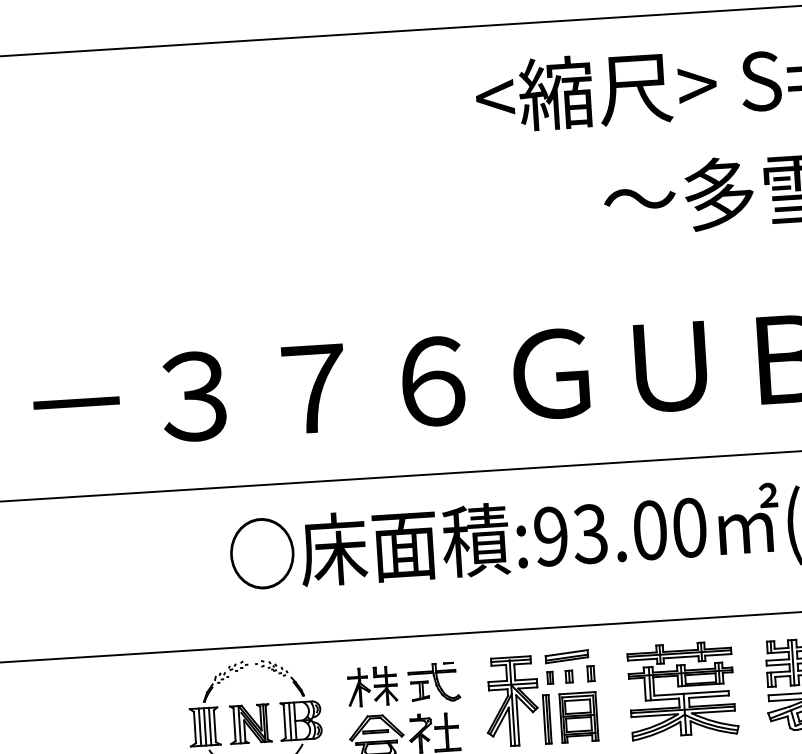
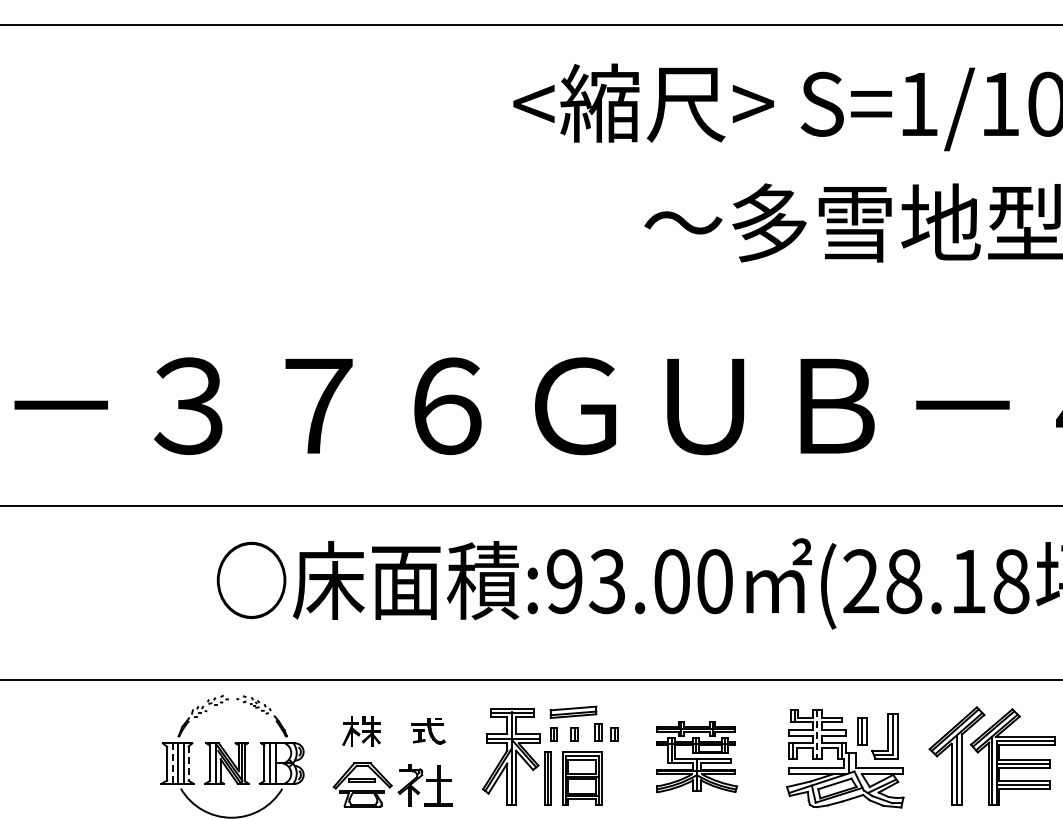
line: (793, 662) -> (817, 734), solid -> dashed
part: (605, 674) -> (614, 734), added
part: (434, 682) -> (428, 731), size x0.6
part: (372, 686) -> (361, 731), size x0.7
part: (682, 690) -> (696, 756), size x0.7
line: (214, 727) -> (188, 764), solid -> dashed
line: (200, 728) -> (172, 764), solid -> dashed

